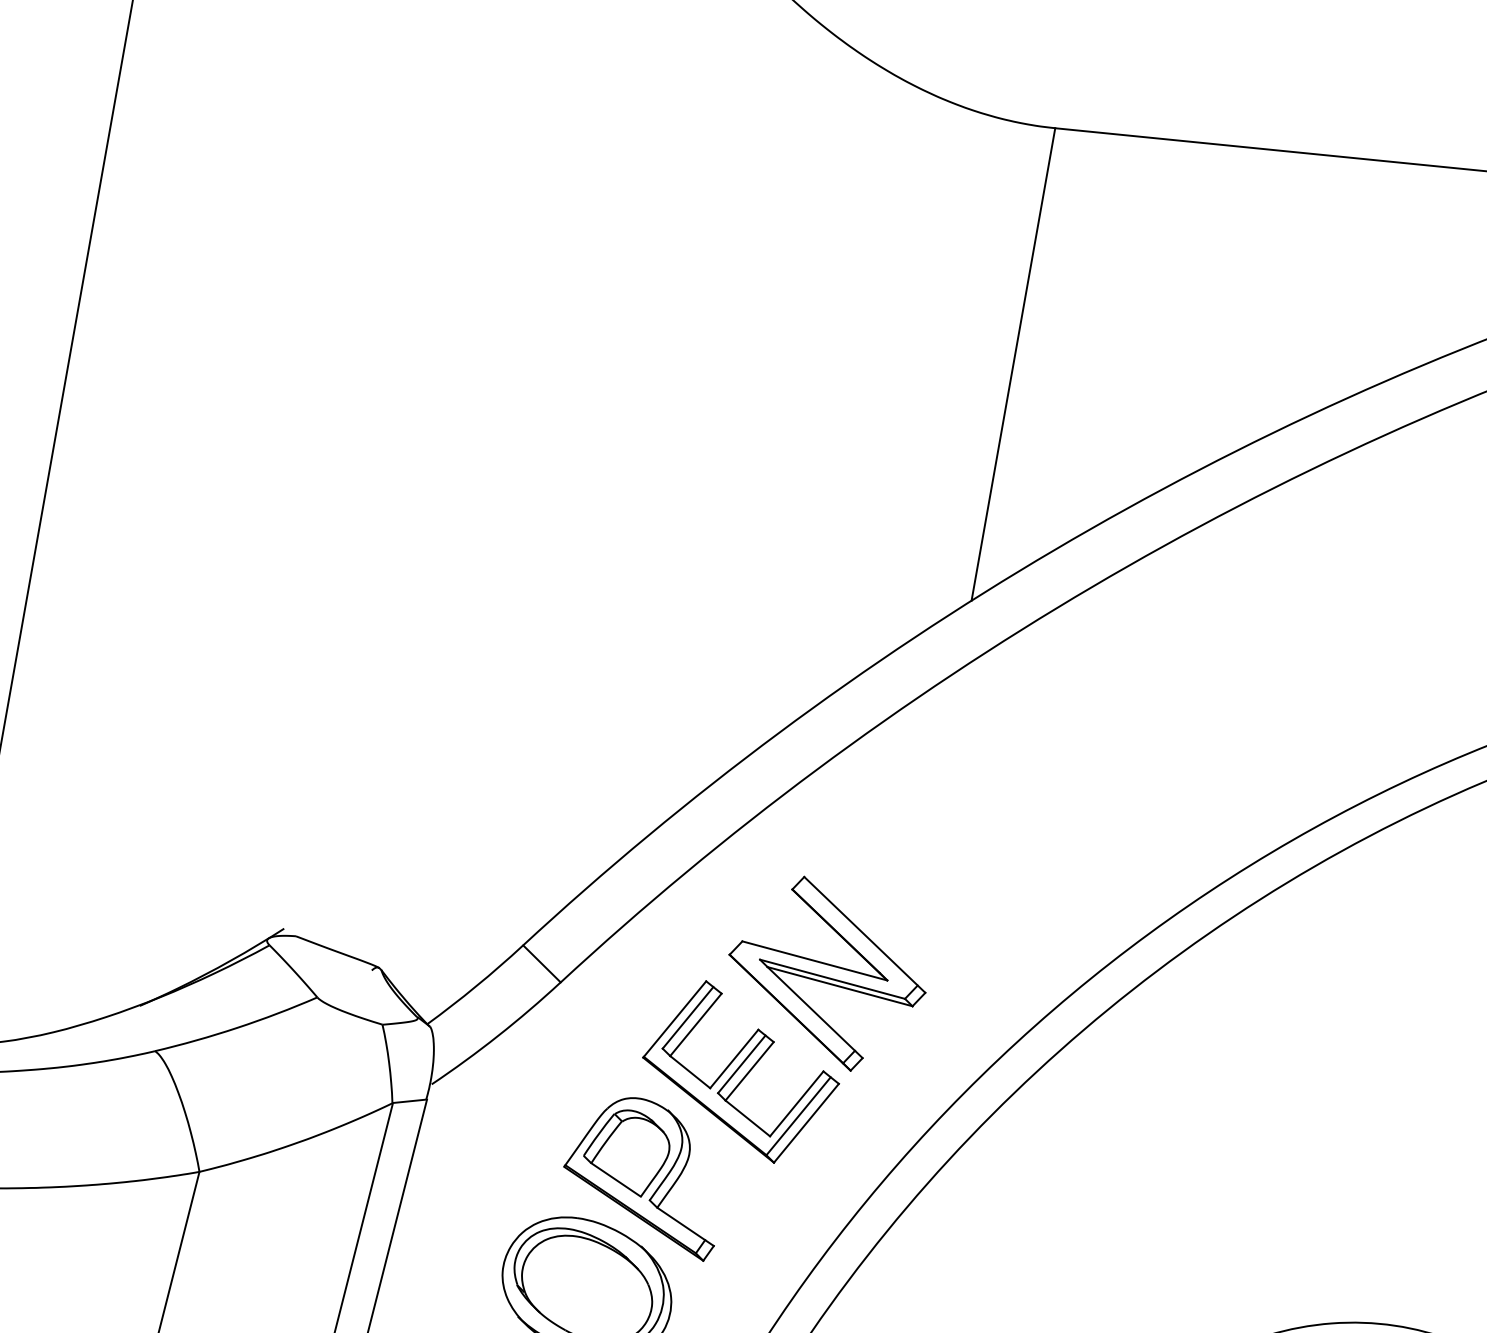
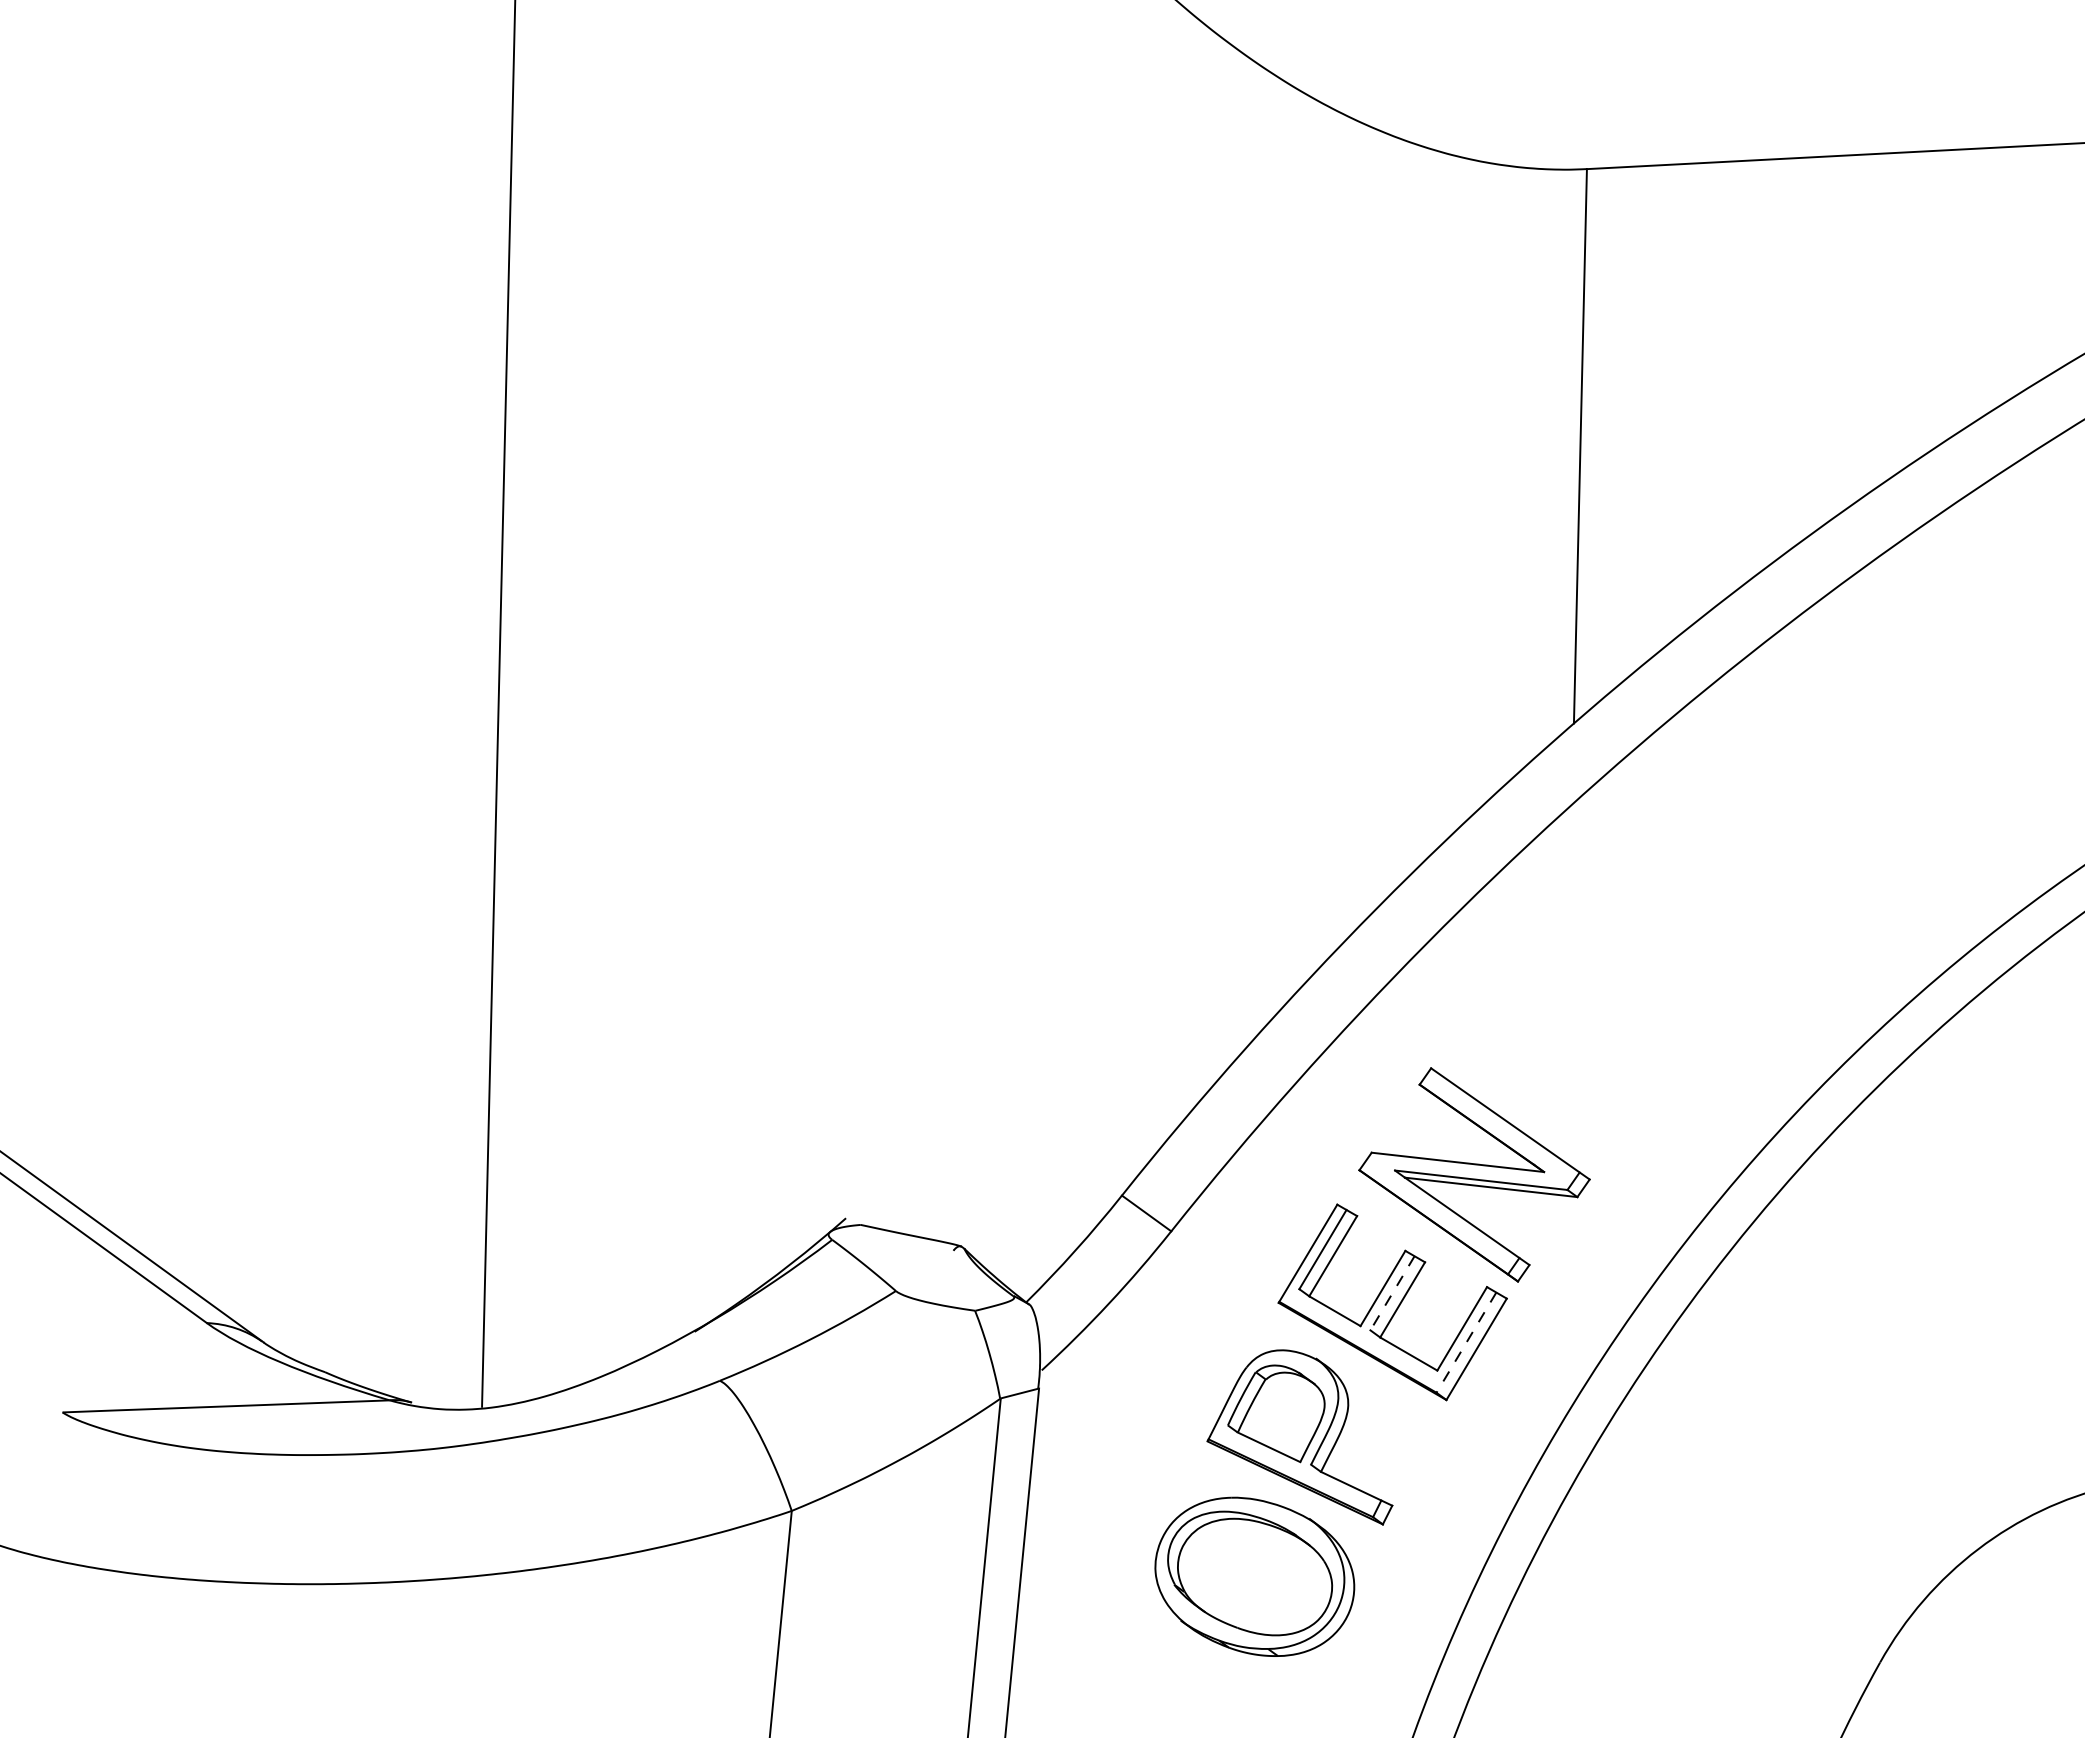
line: (741, 1064) -> (1392, 1293), solid -> dashed
line: (798, 1116) -> (1466, 1343), solid -> dashed

